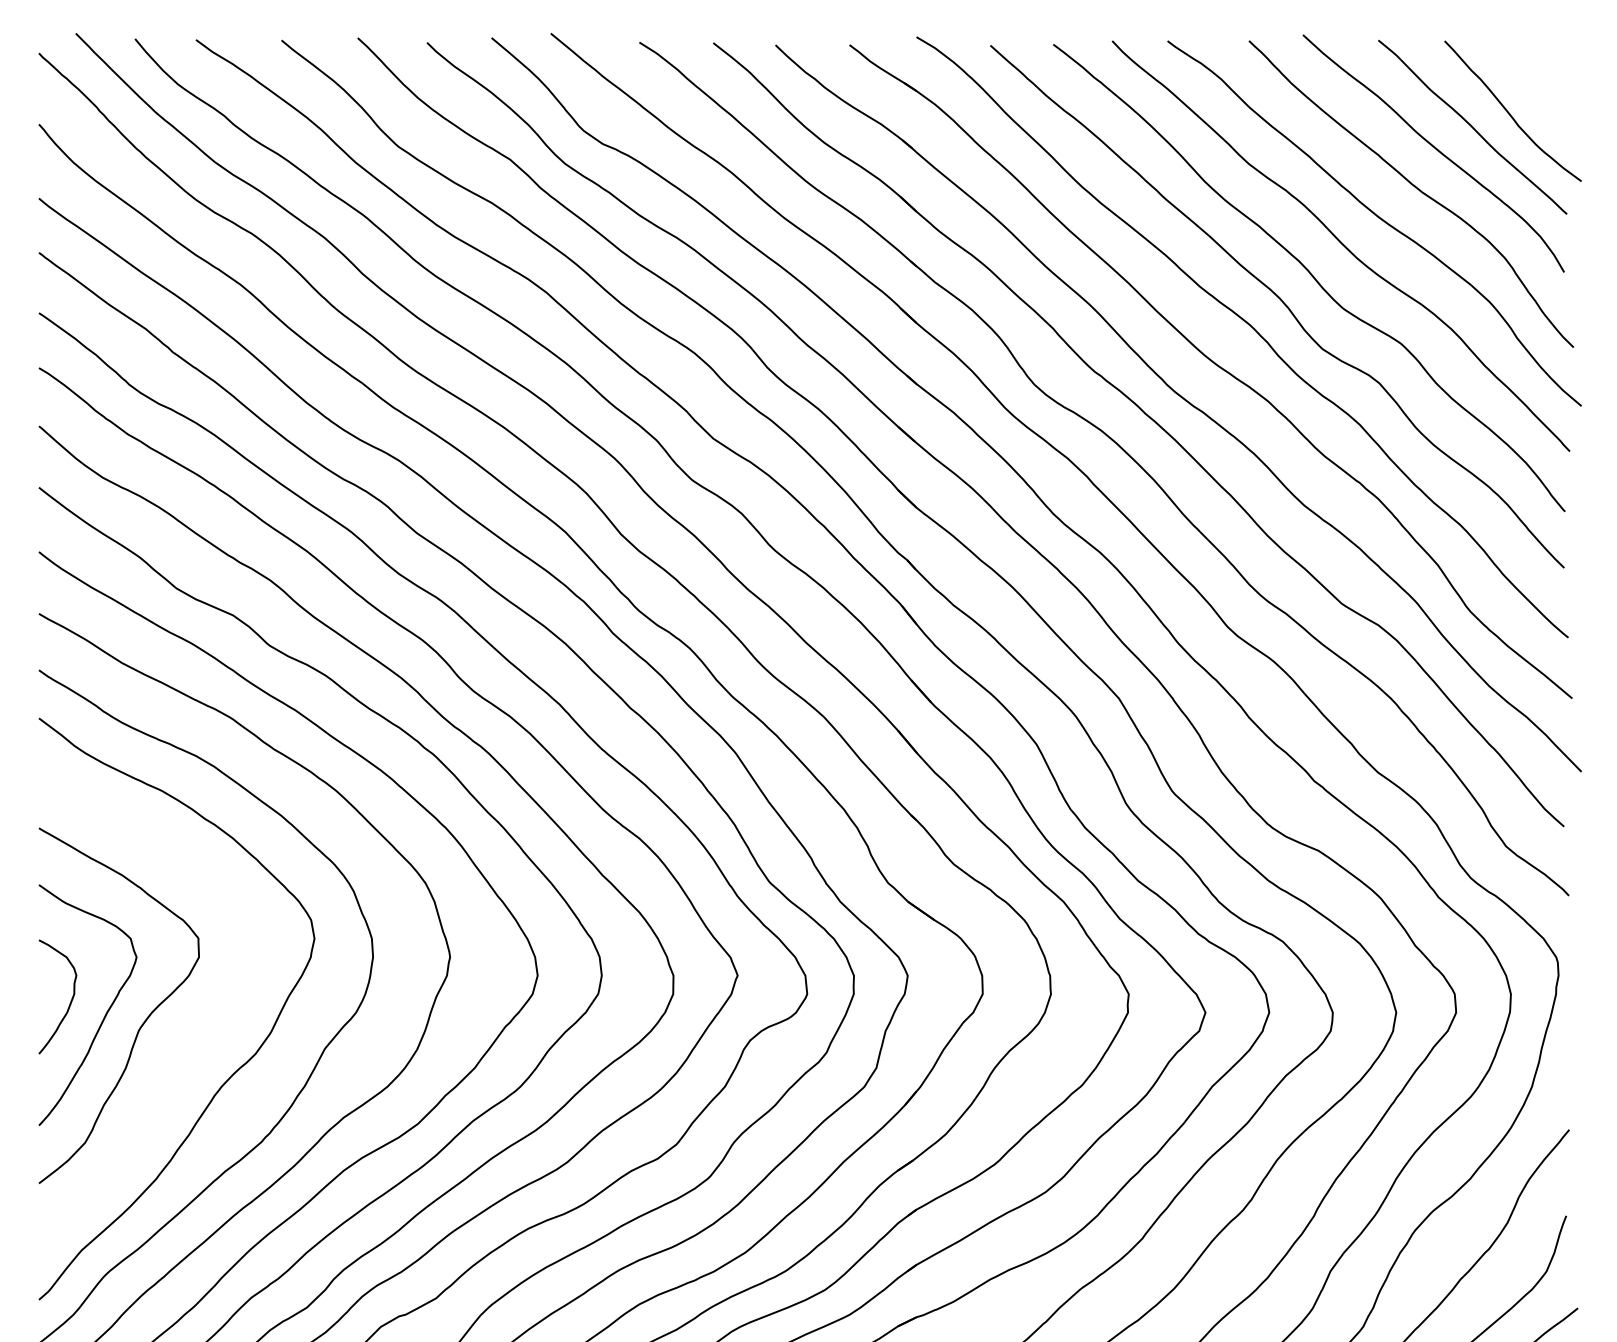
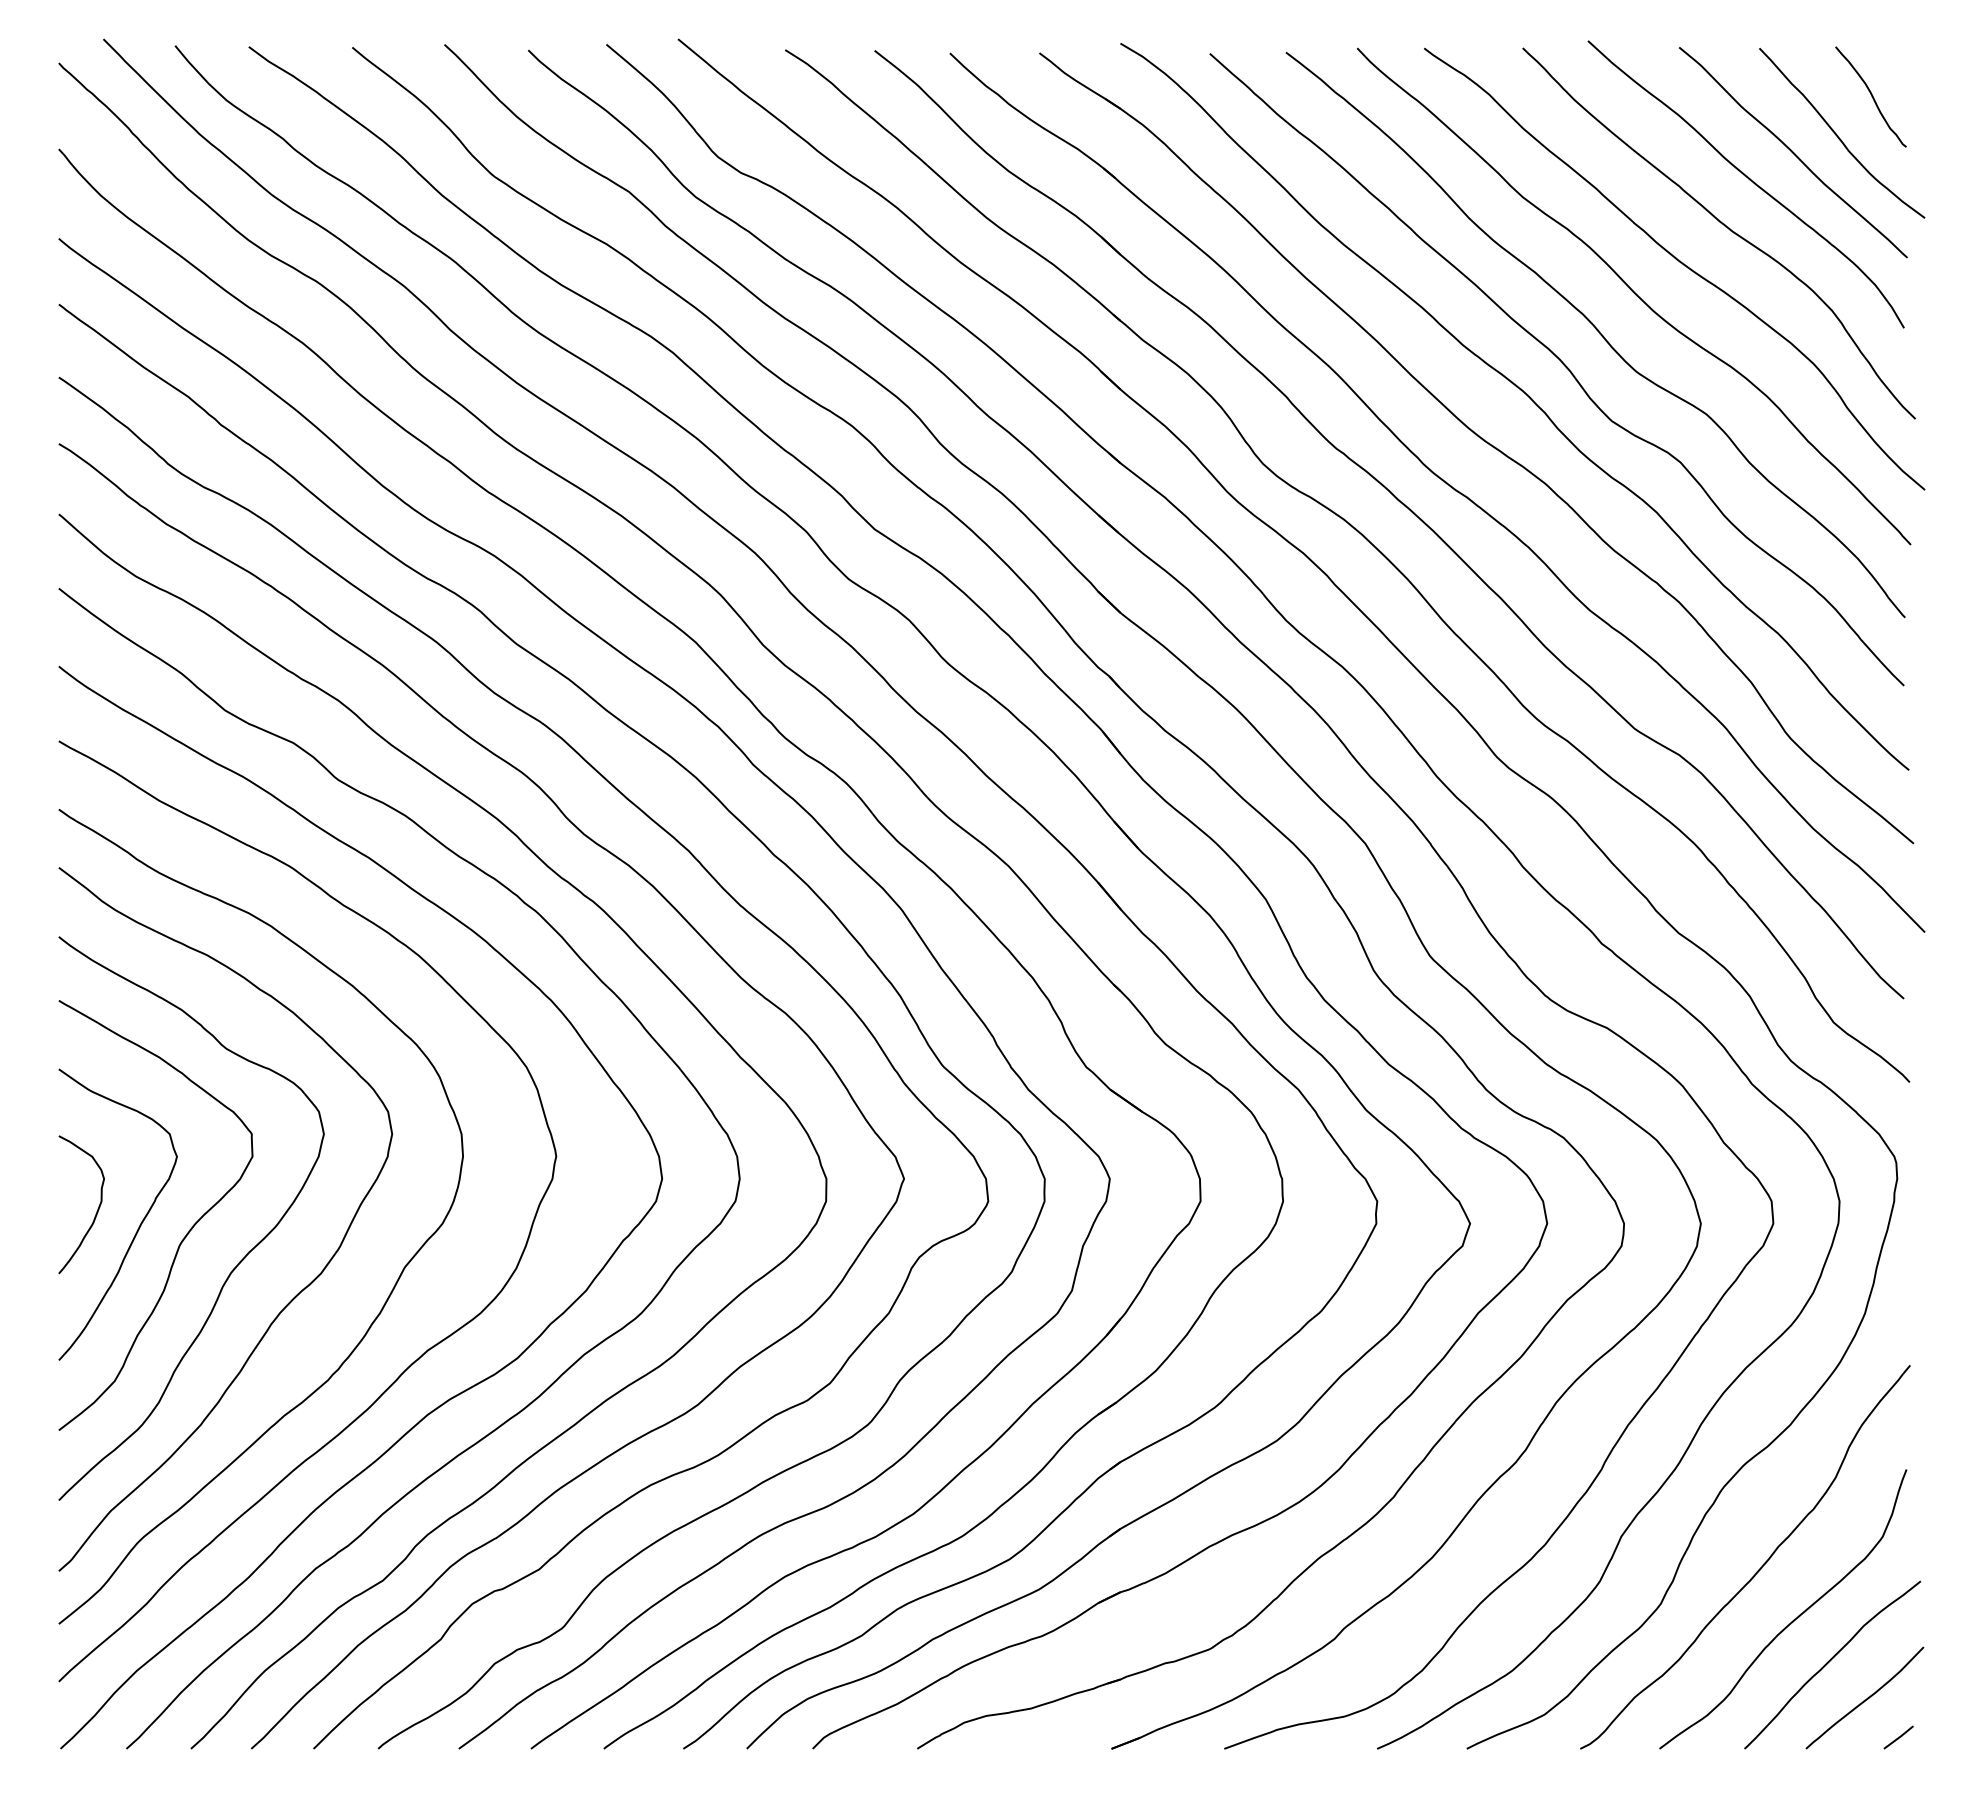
curve: (1537, 80) -> (1871, 96), added
curve: (187, 1044) -> (238, 1262), added

